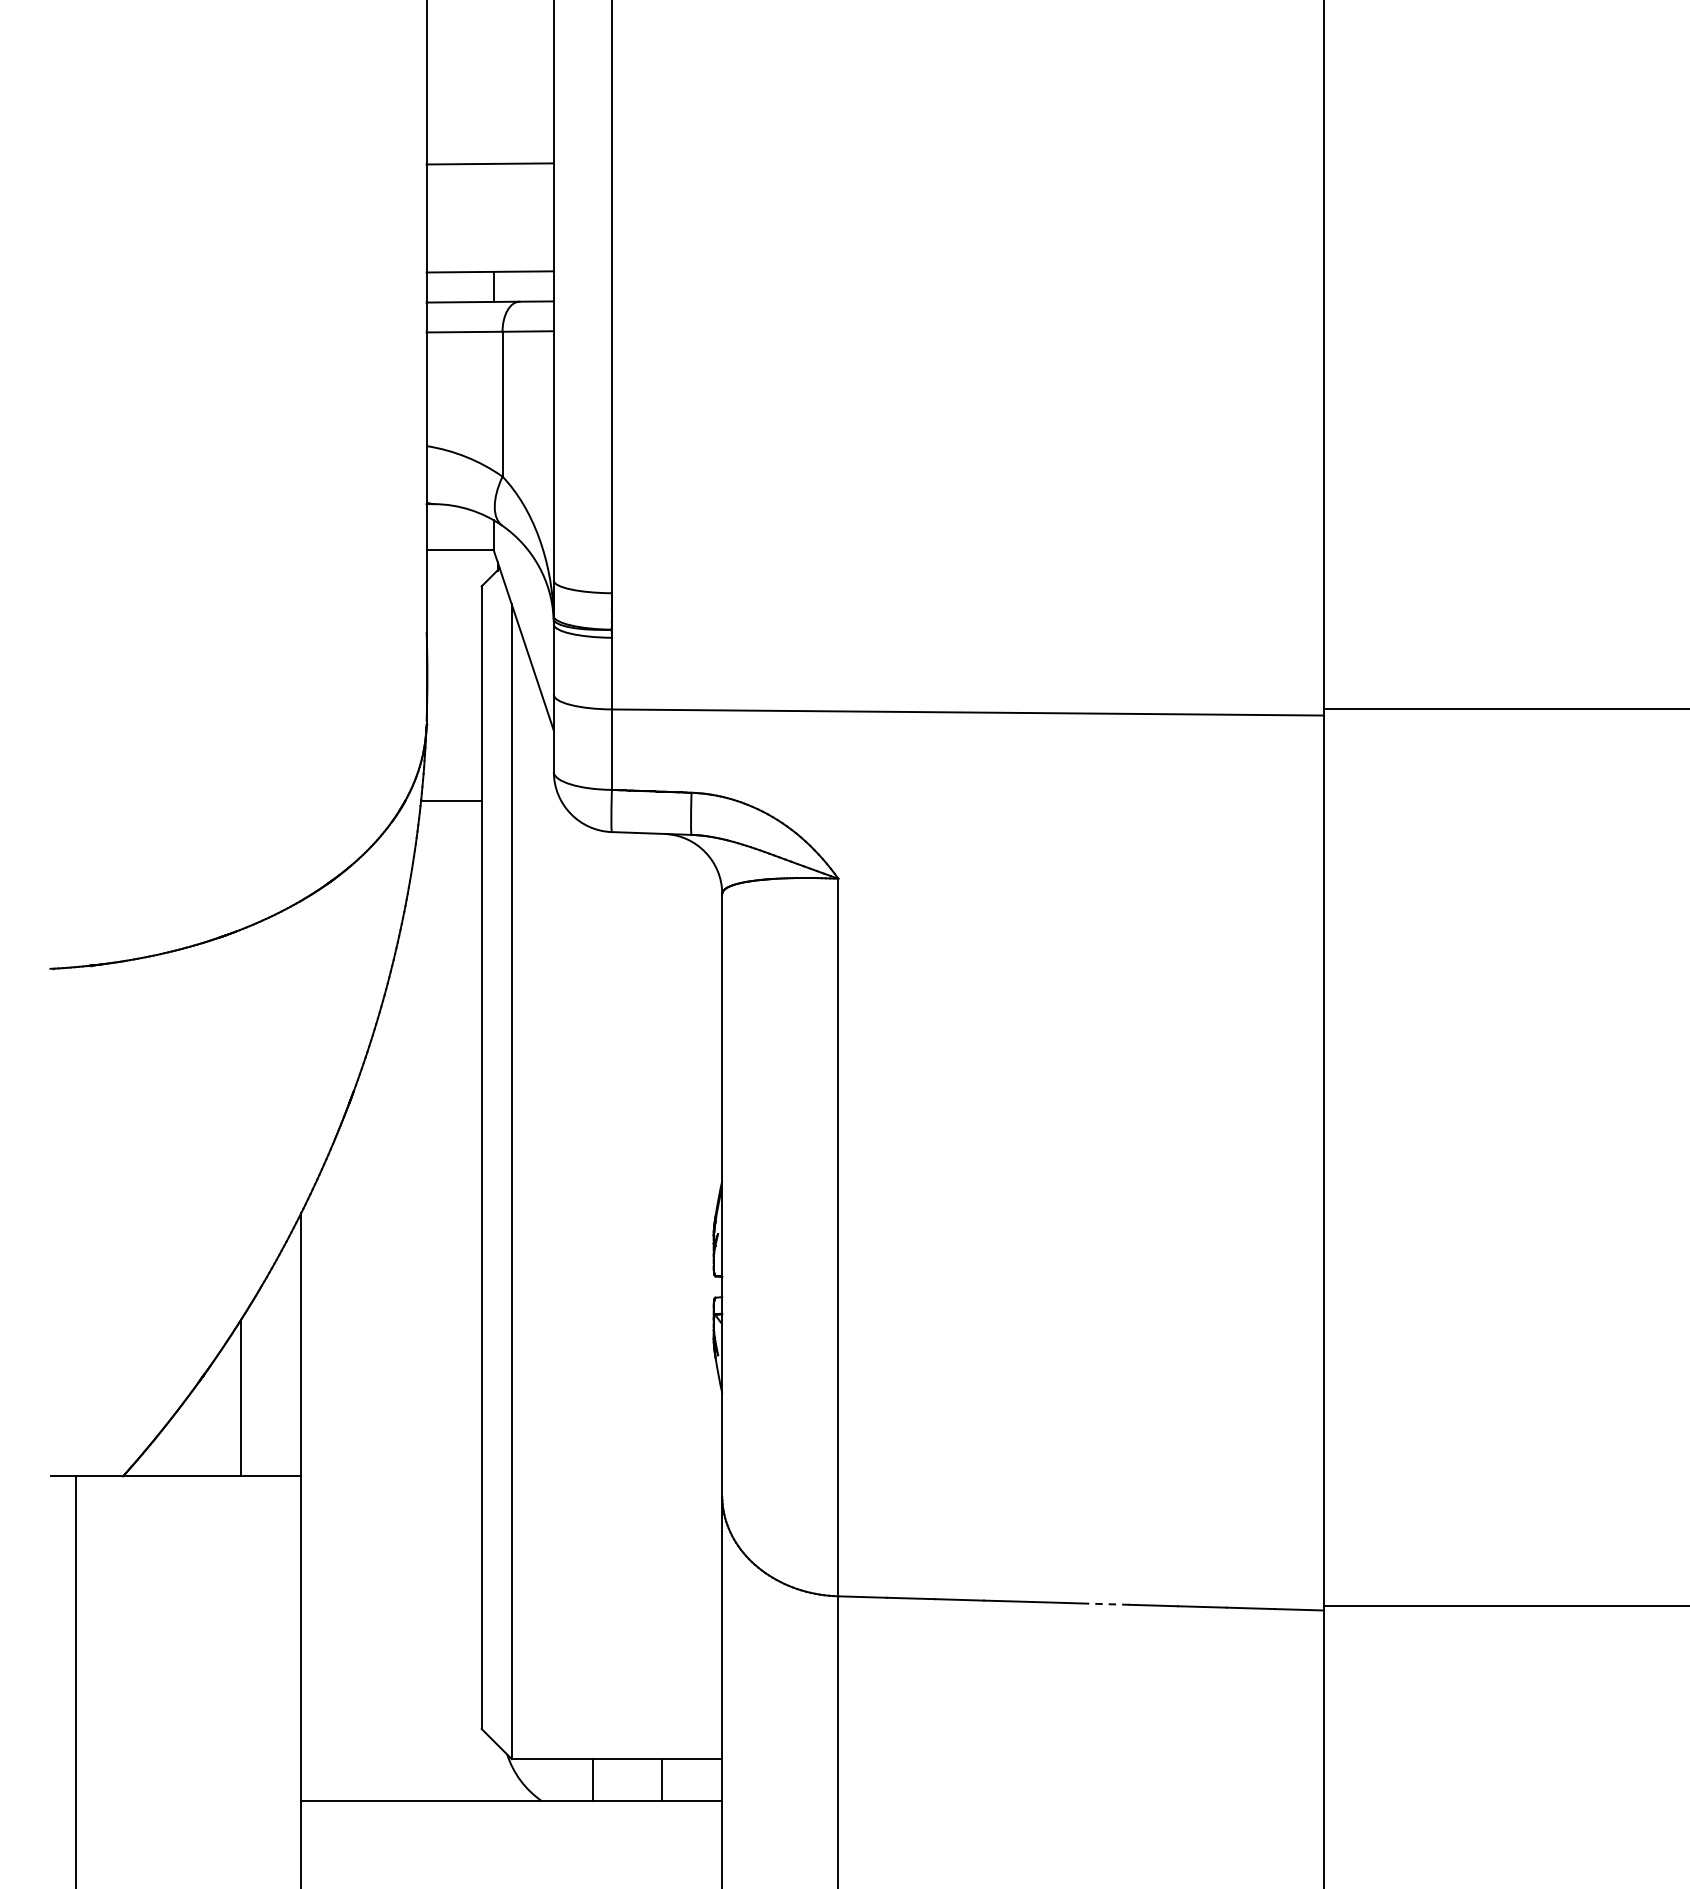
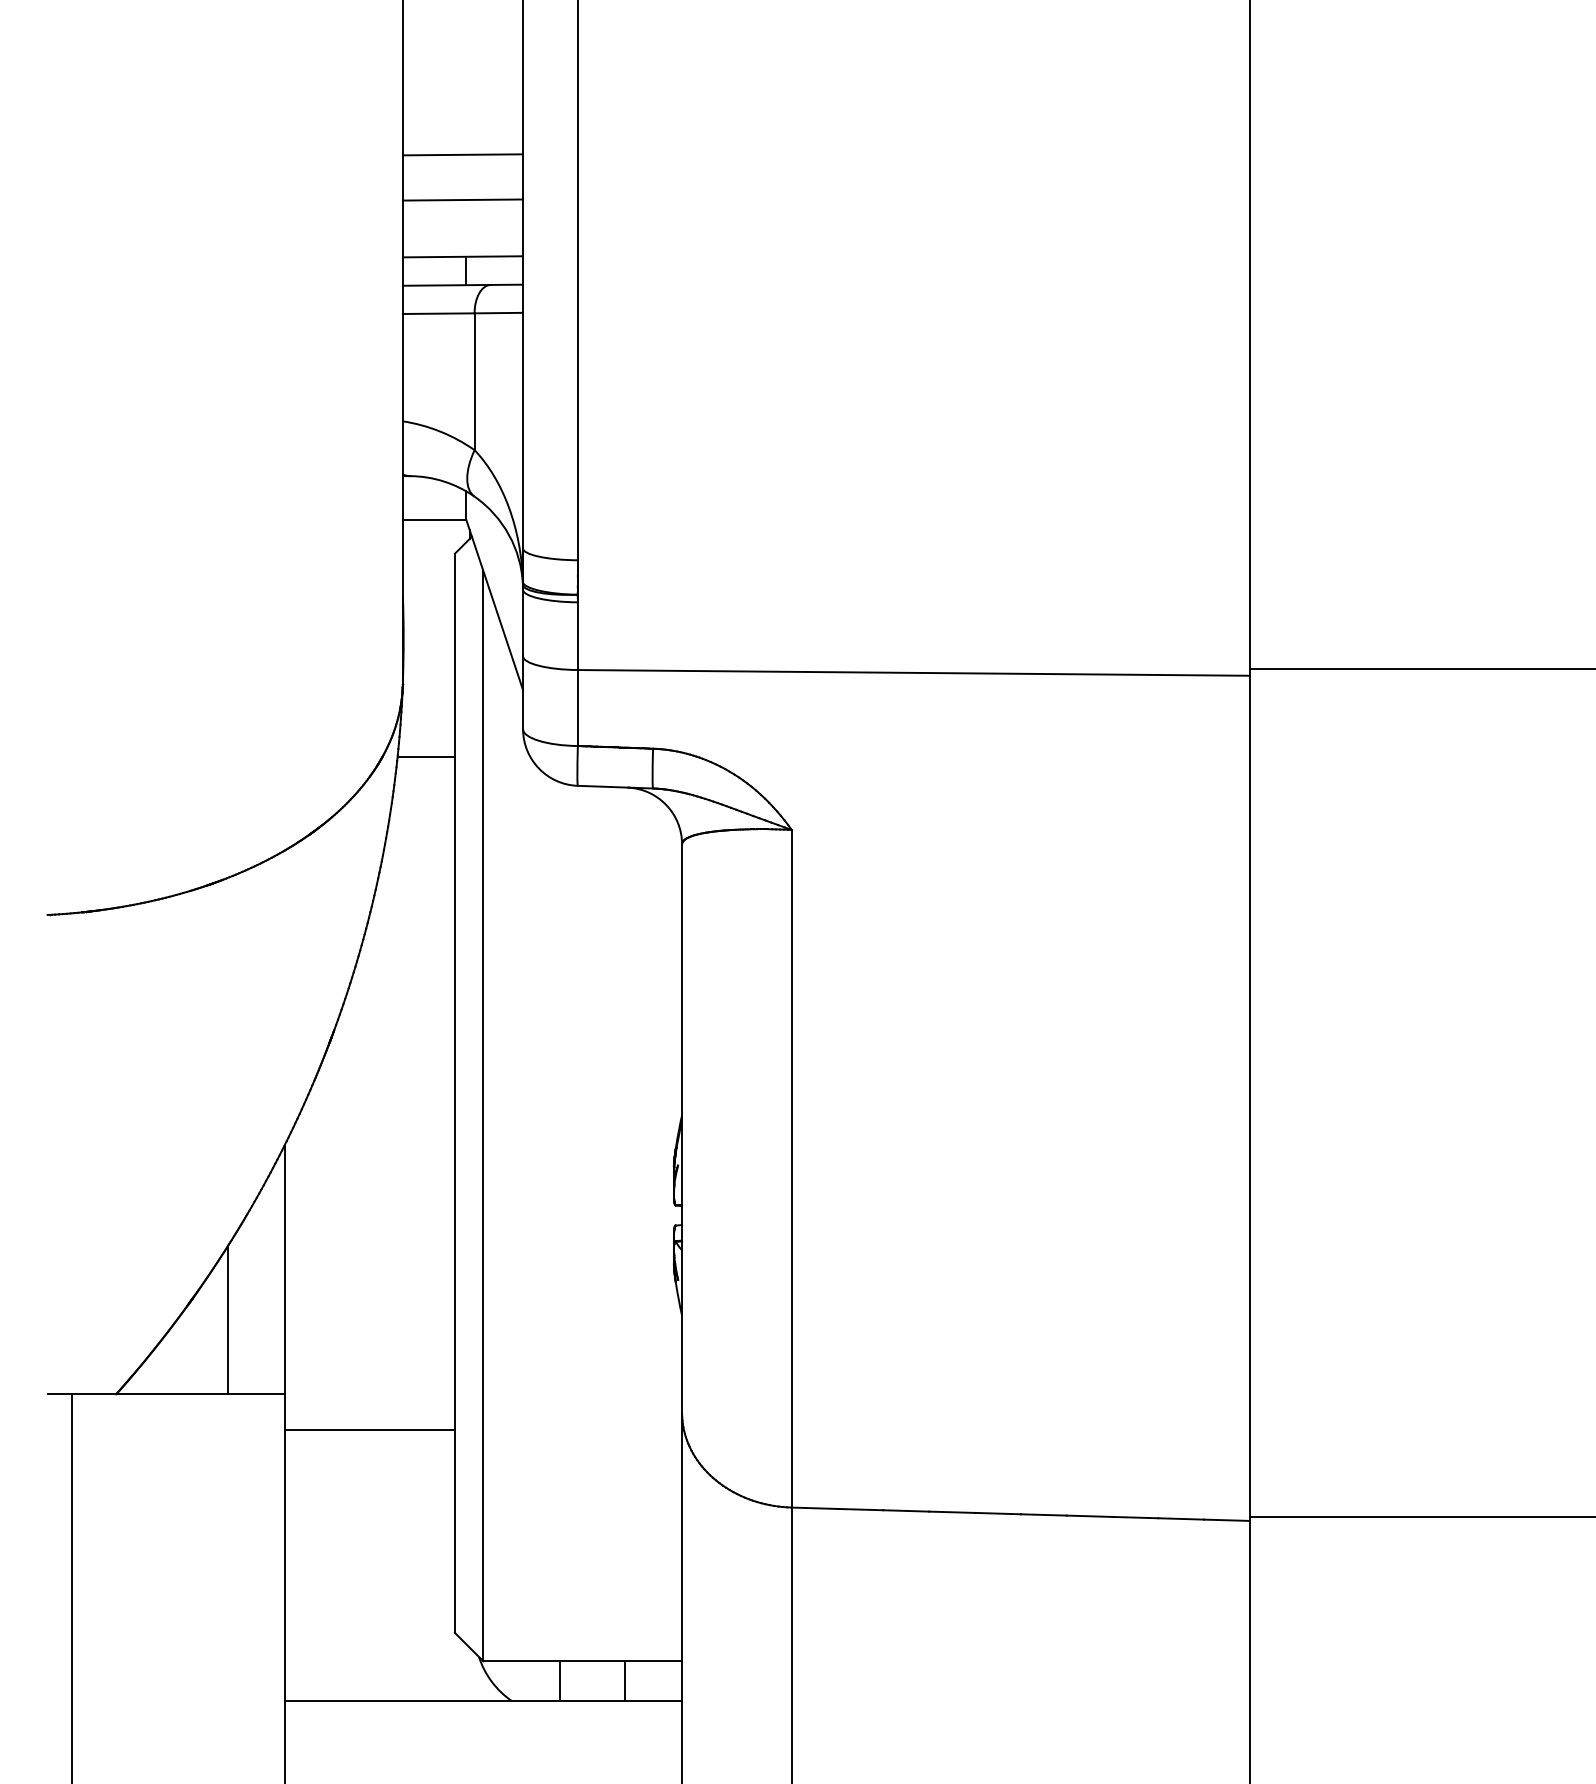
line: (489, 211) -> (462, 199), added
line: (391, 1513) -> (369, 1429), added
line: (1104, 1603) -> (1043, 1514), dashed -> solid

